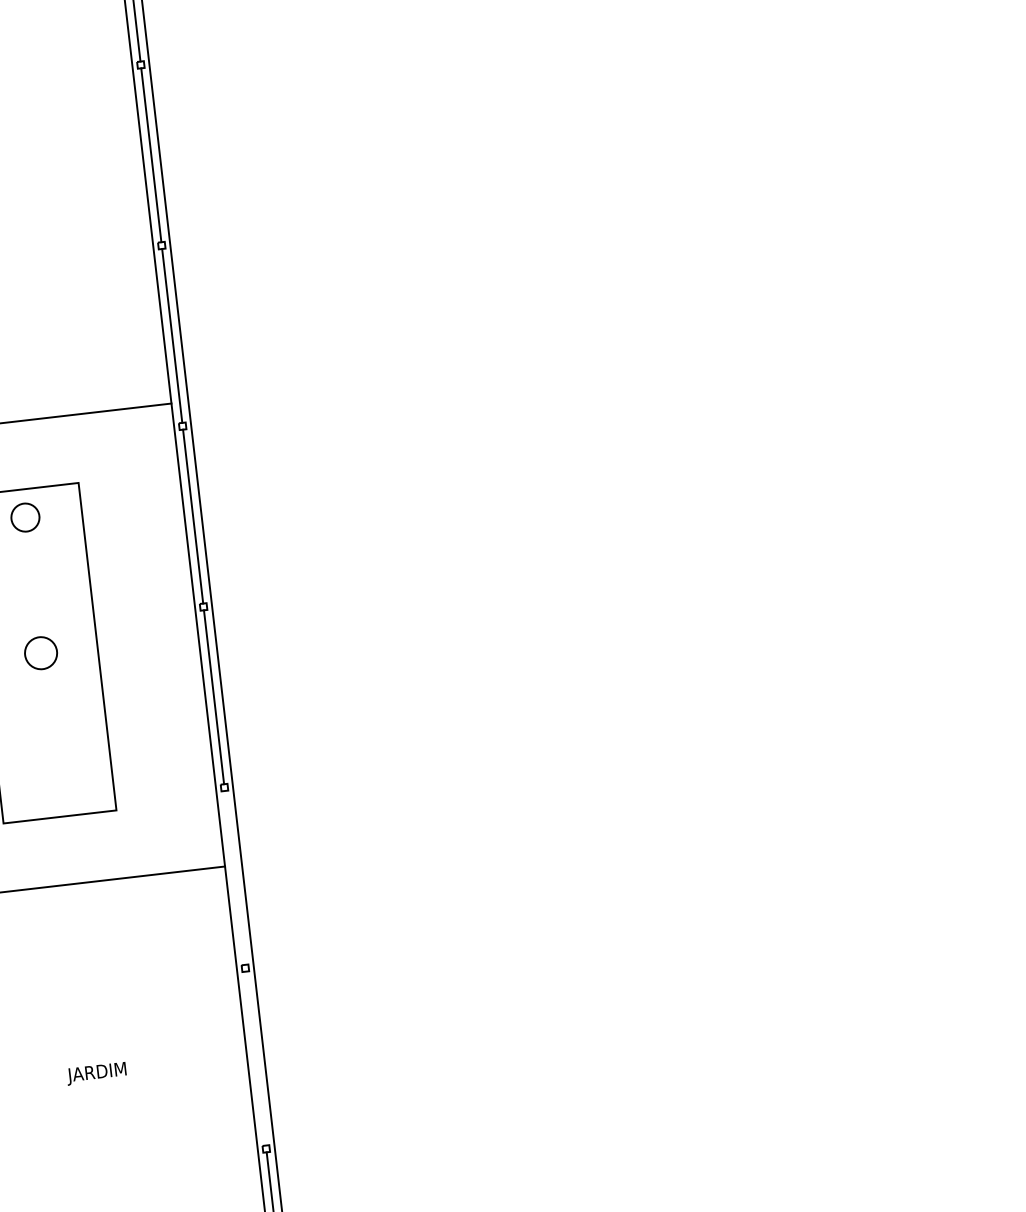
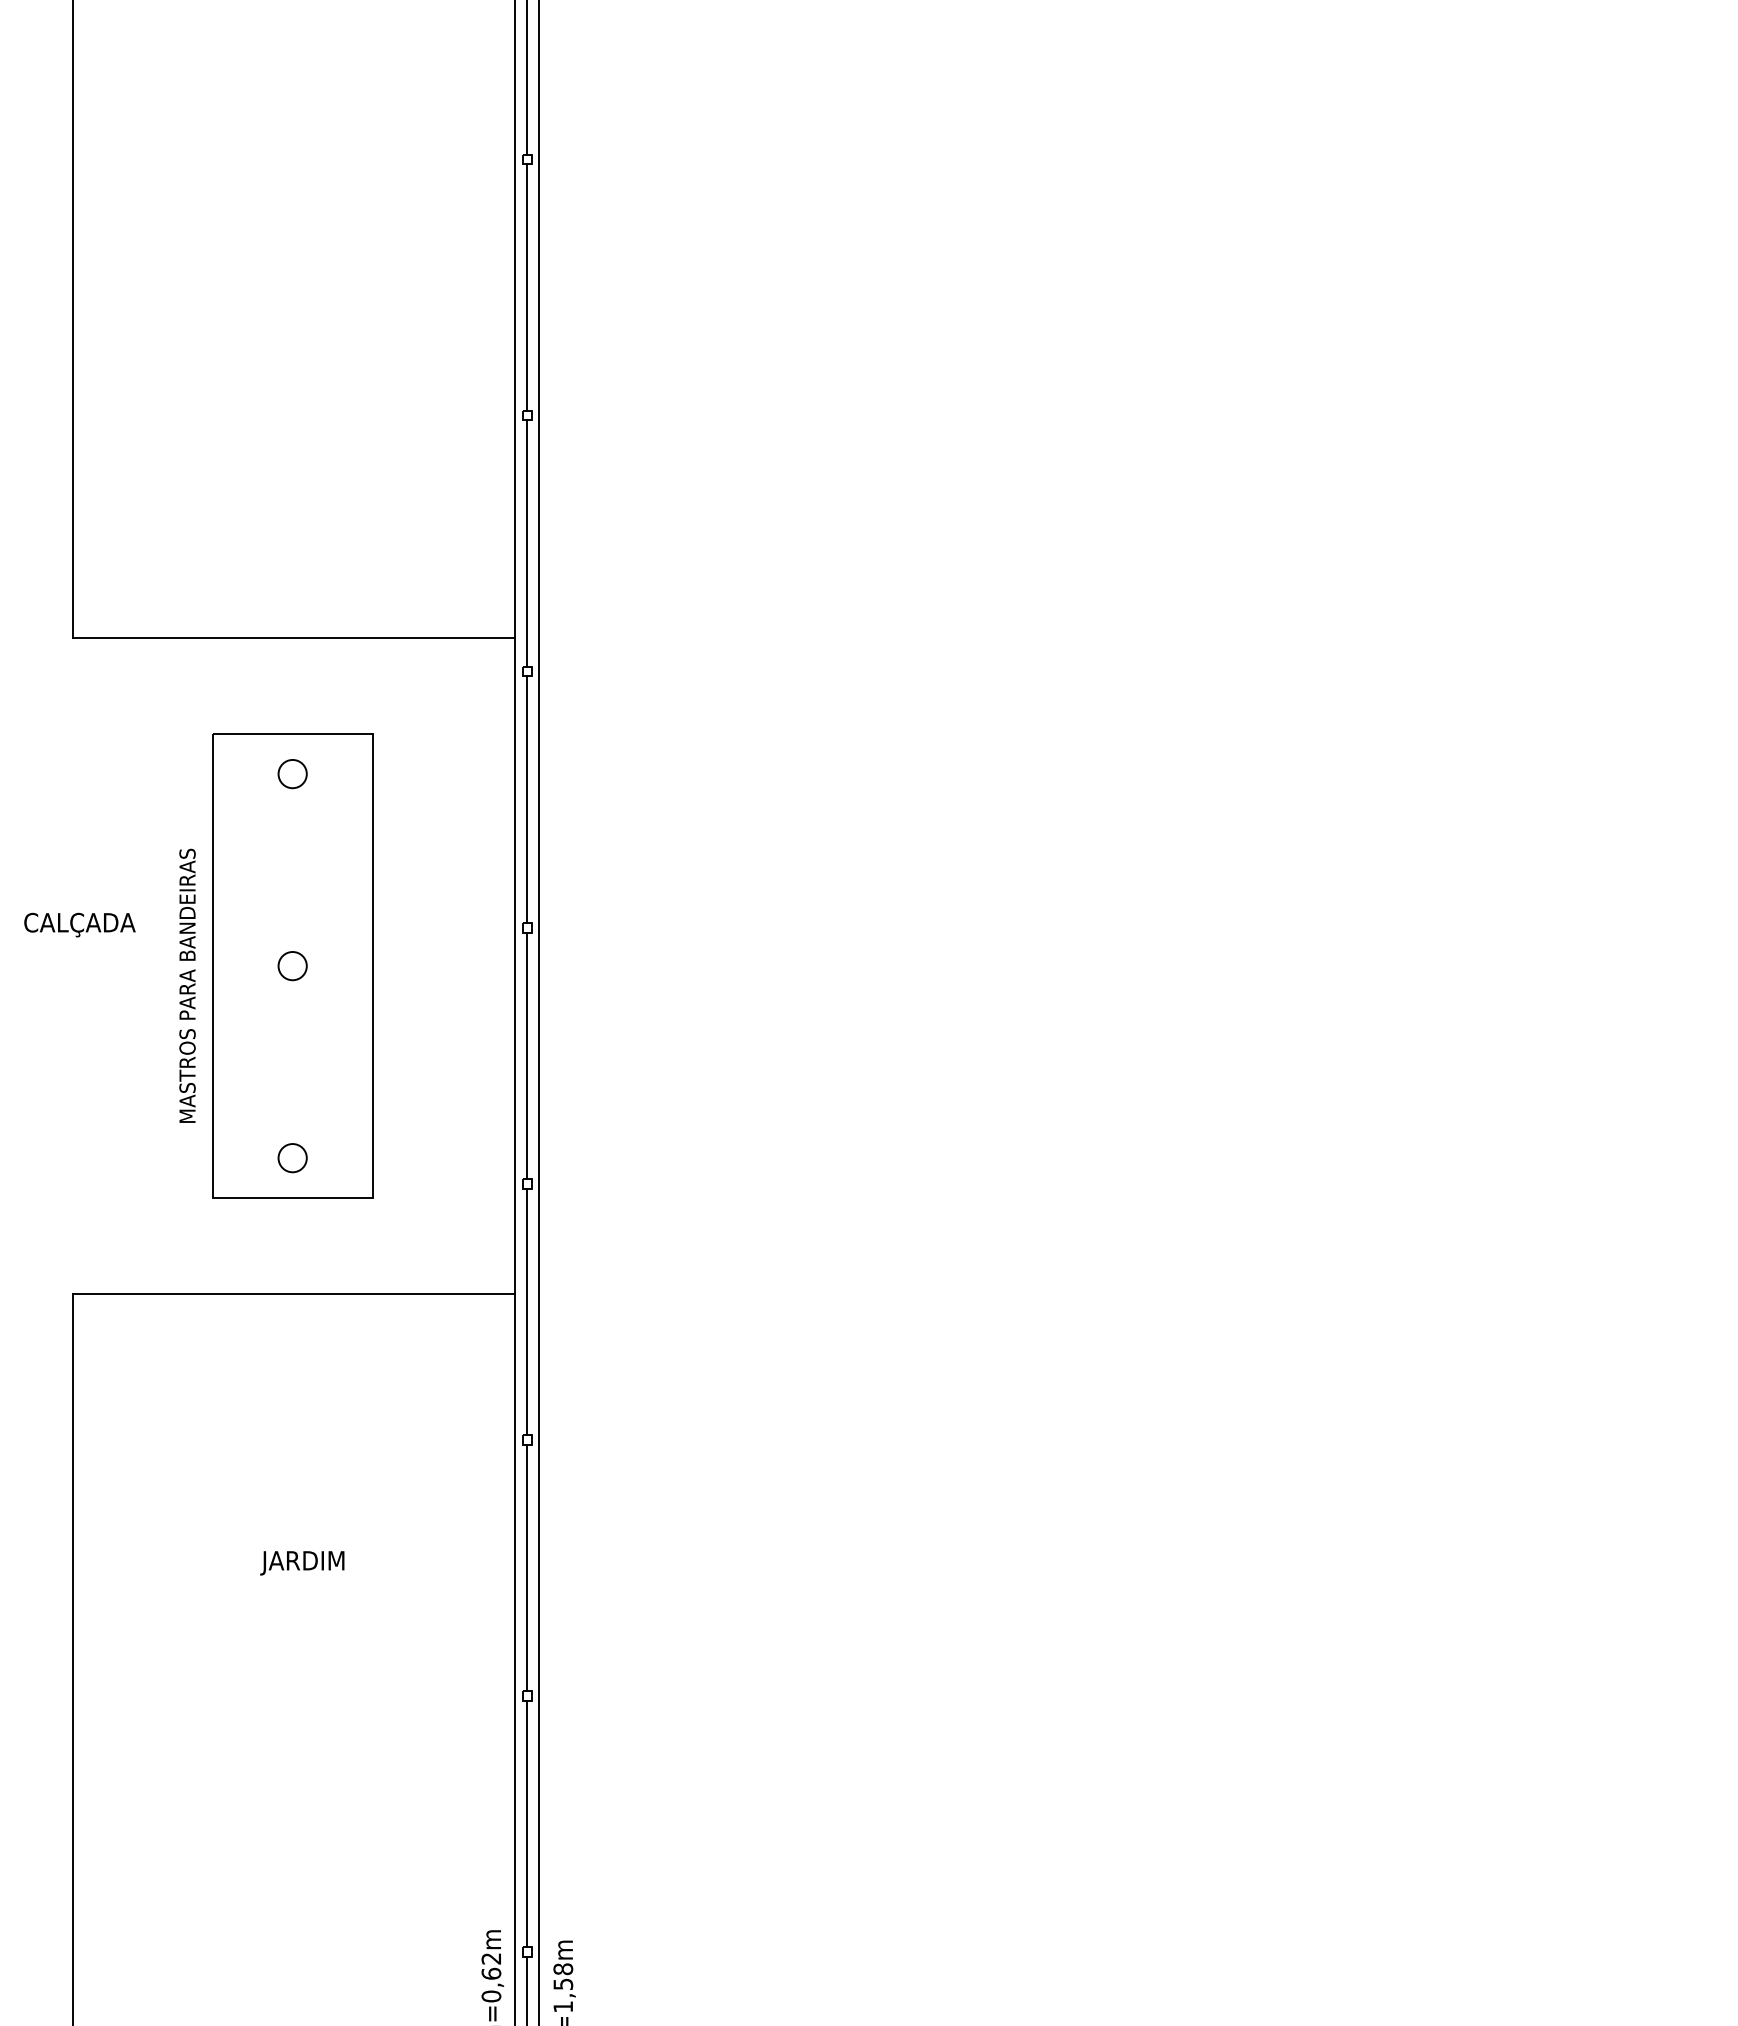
circle: (25, 518) -> (292, 774), size x0.71
circle: (40, 653) -> (292, 966), size x0.62
circle: (56, 788) -> (292, 1158), added
line: (234, 877) -> (527, 1311), added
line: (255, 1058) -> (527, 1567), added

